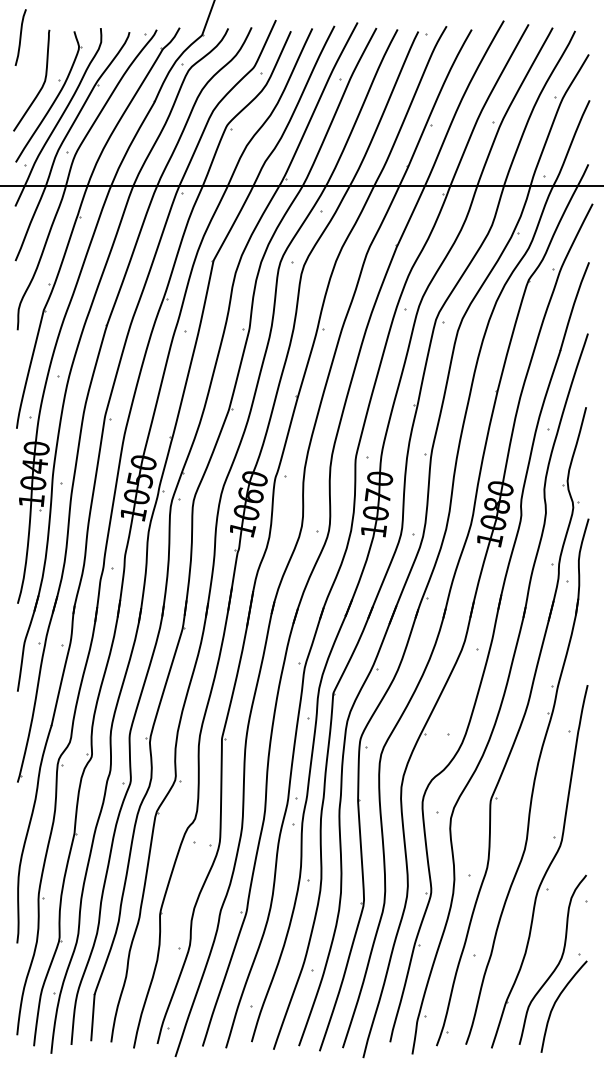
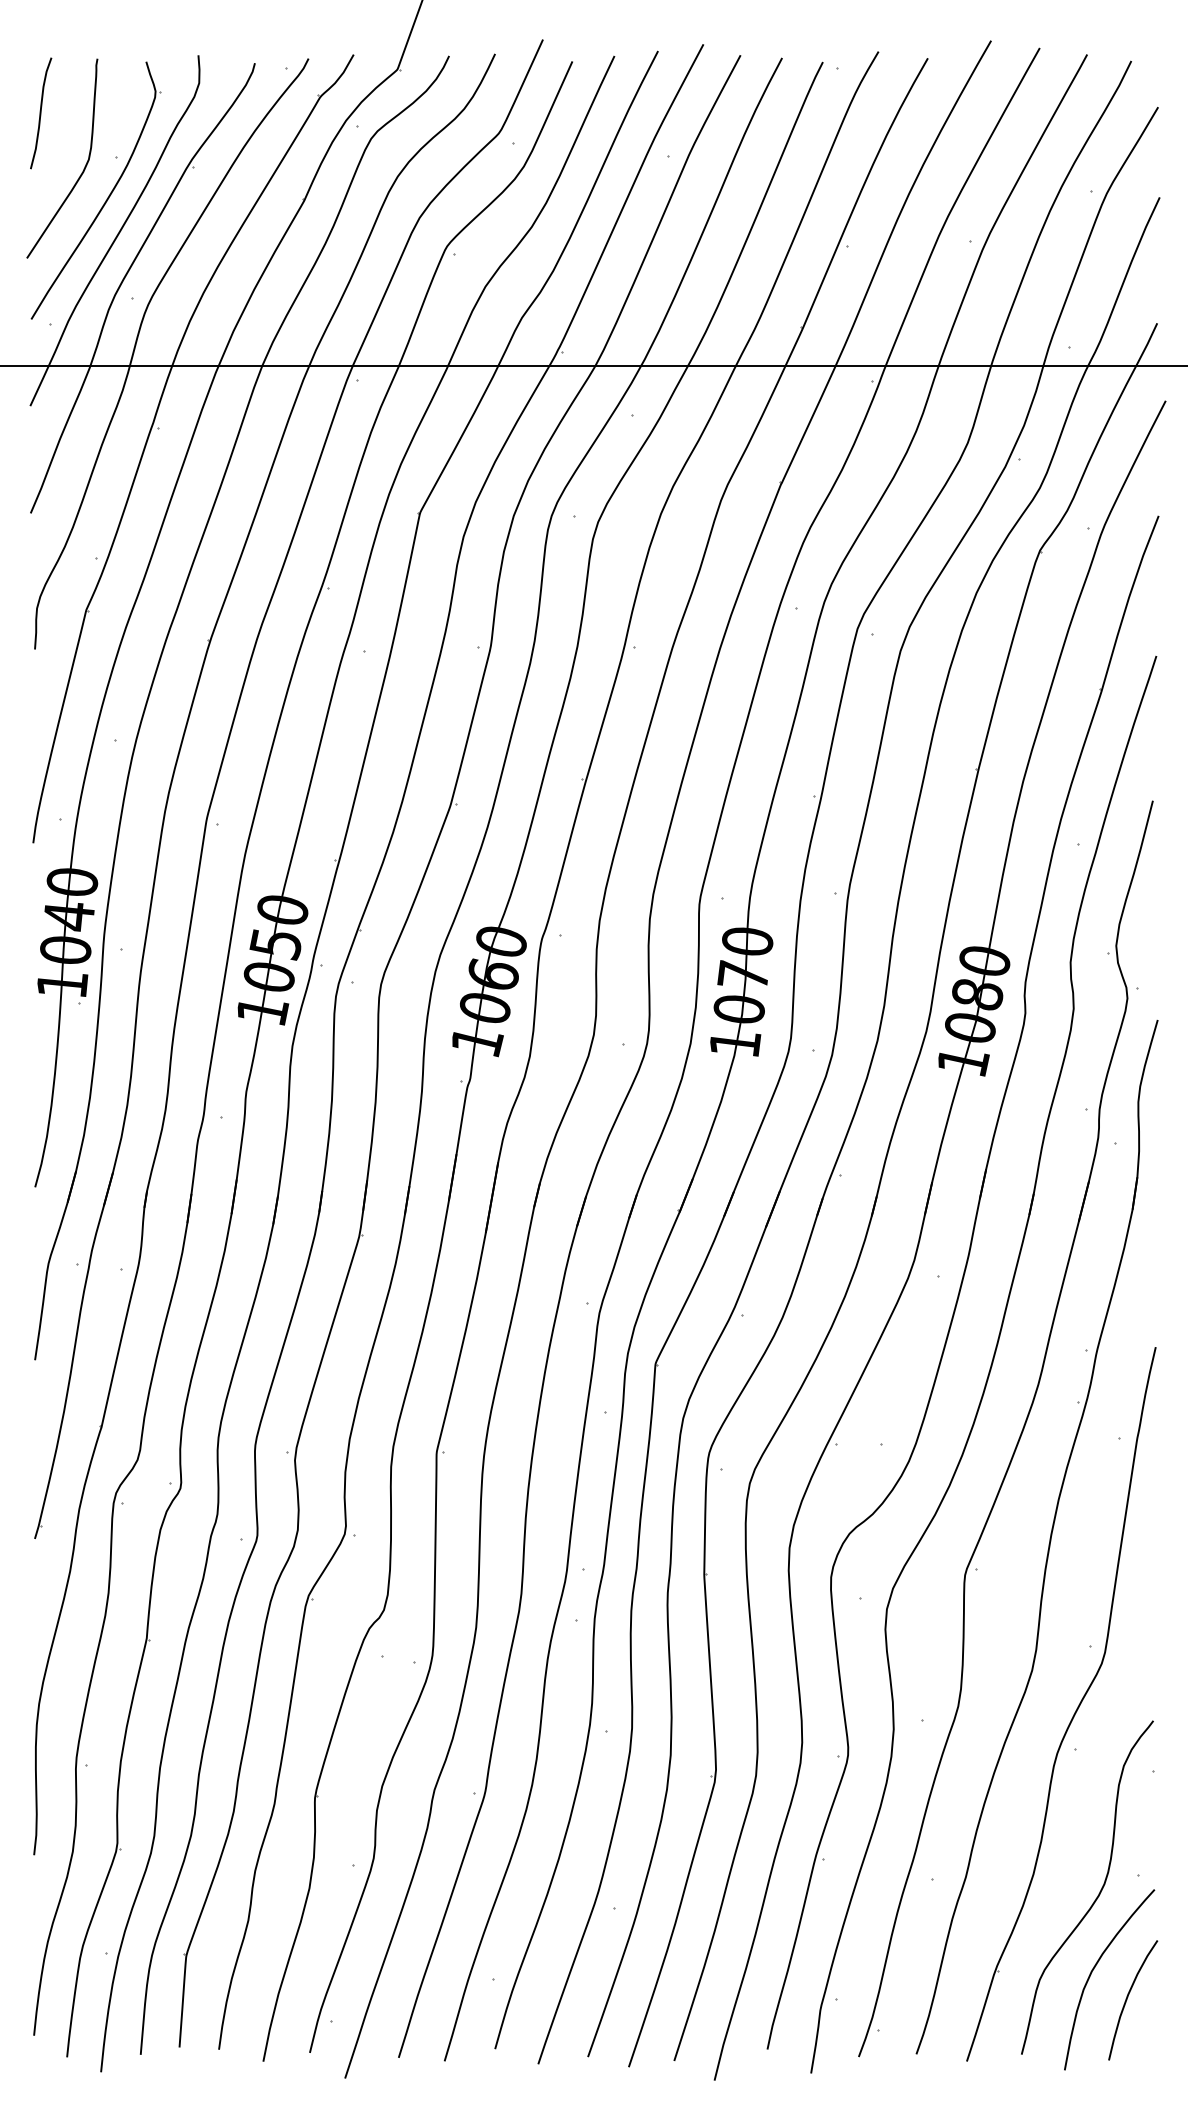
curve: (20, 37) -> (40, 113), moved
curve: (574, 1015) -> (1129, 1996), added

